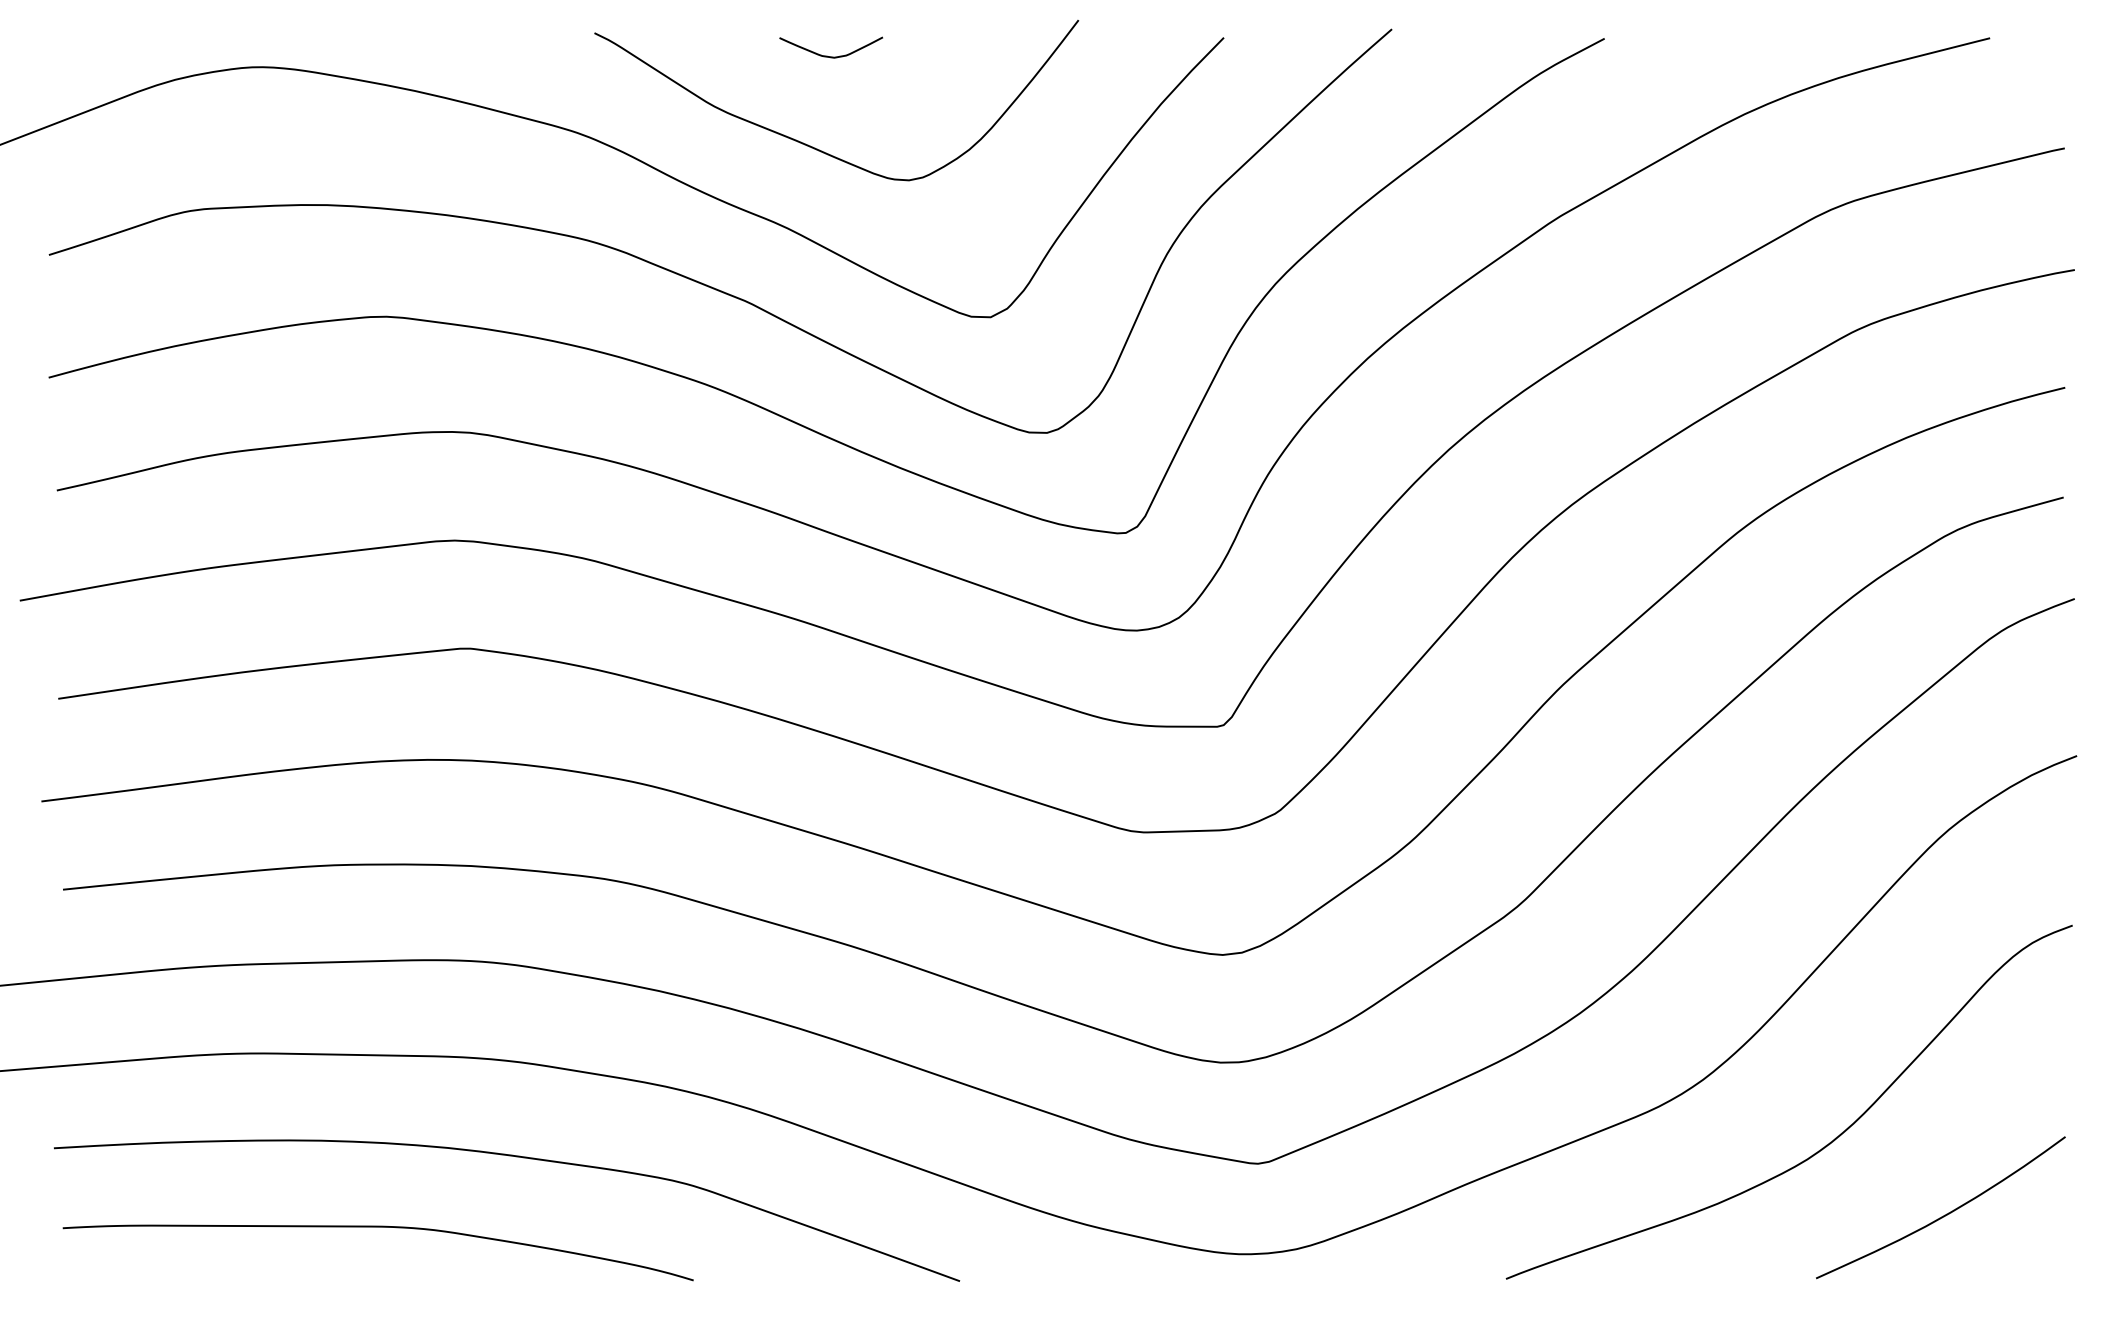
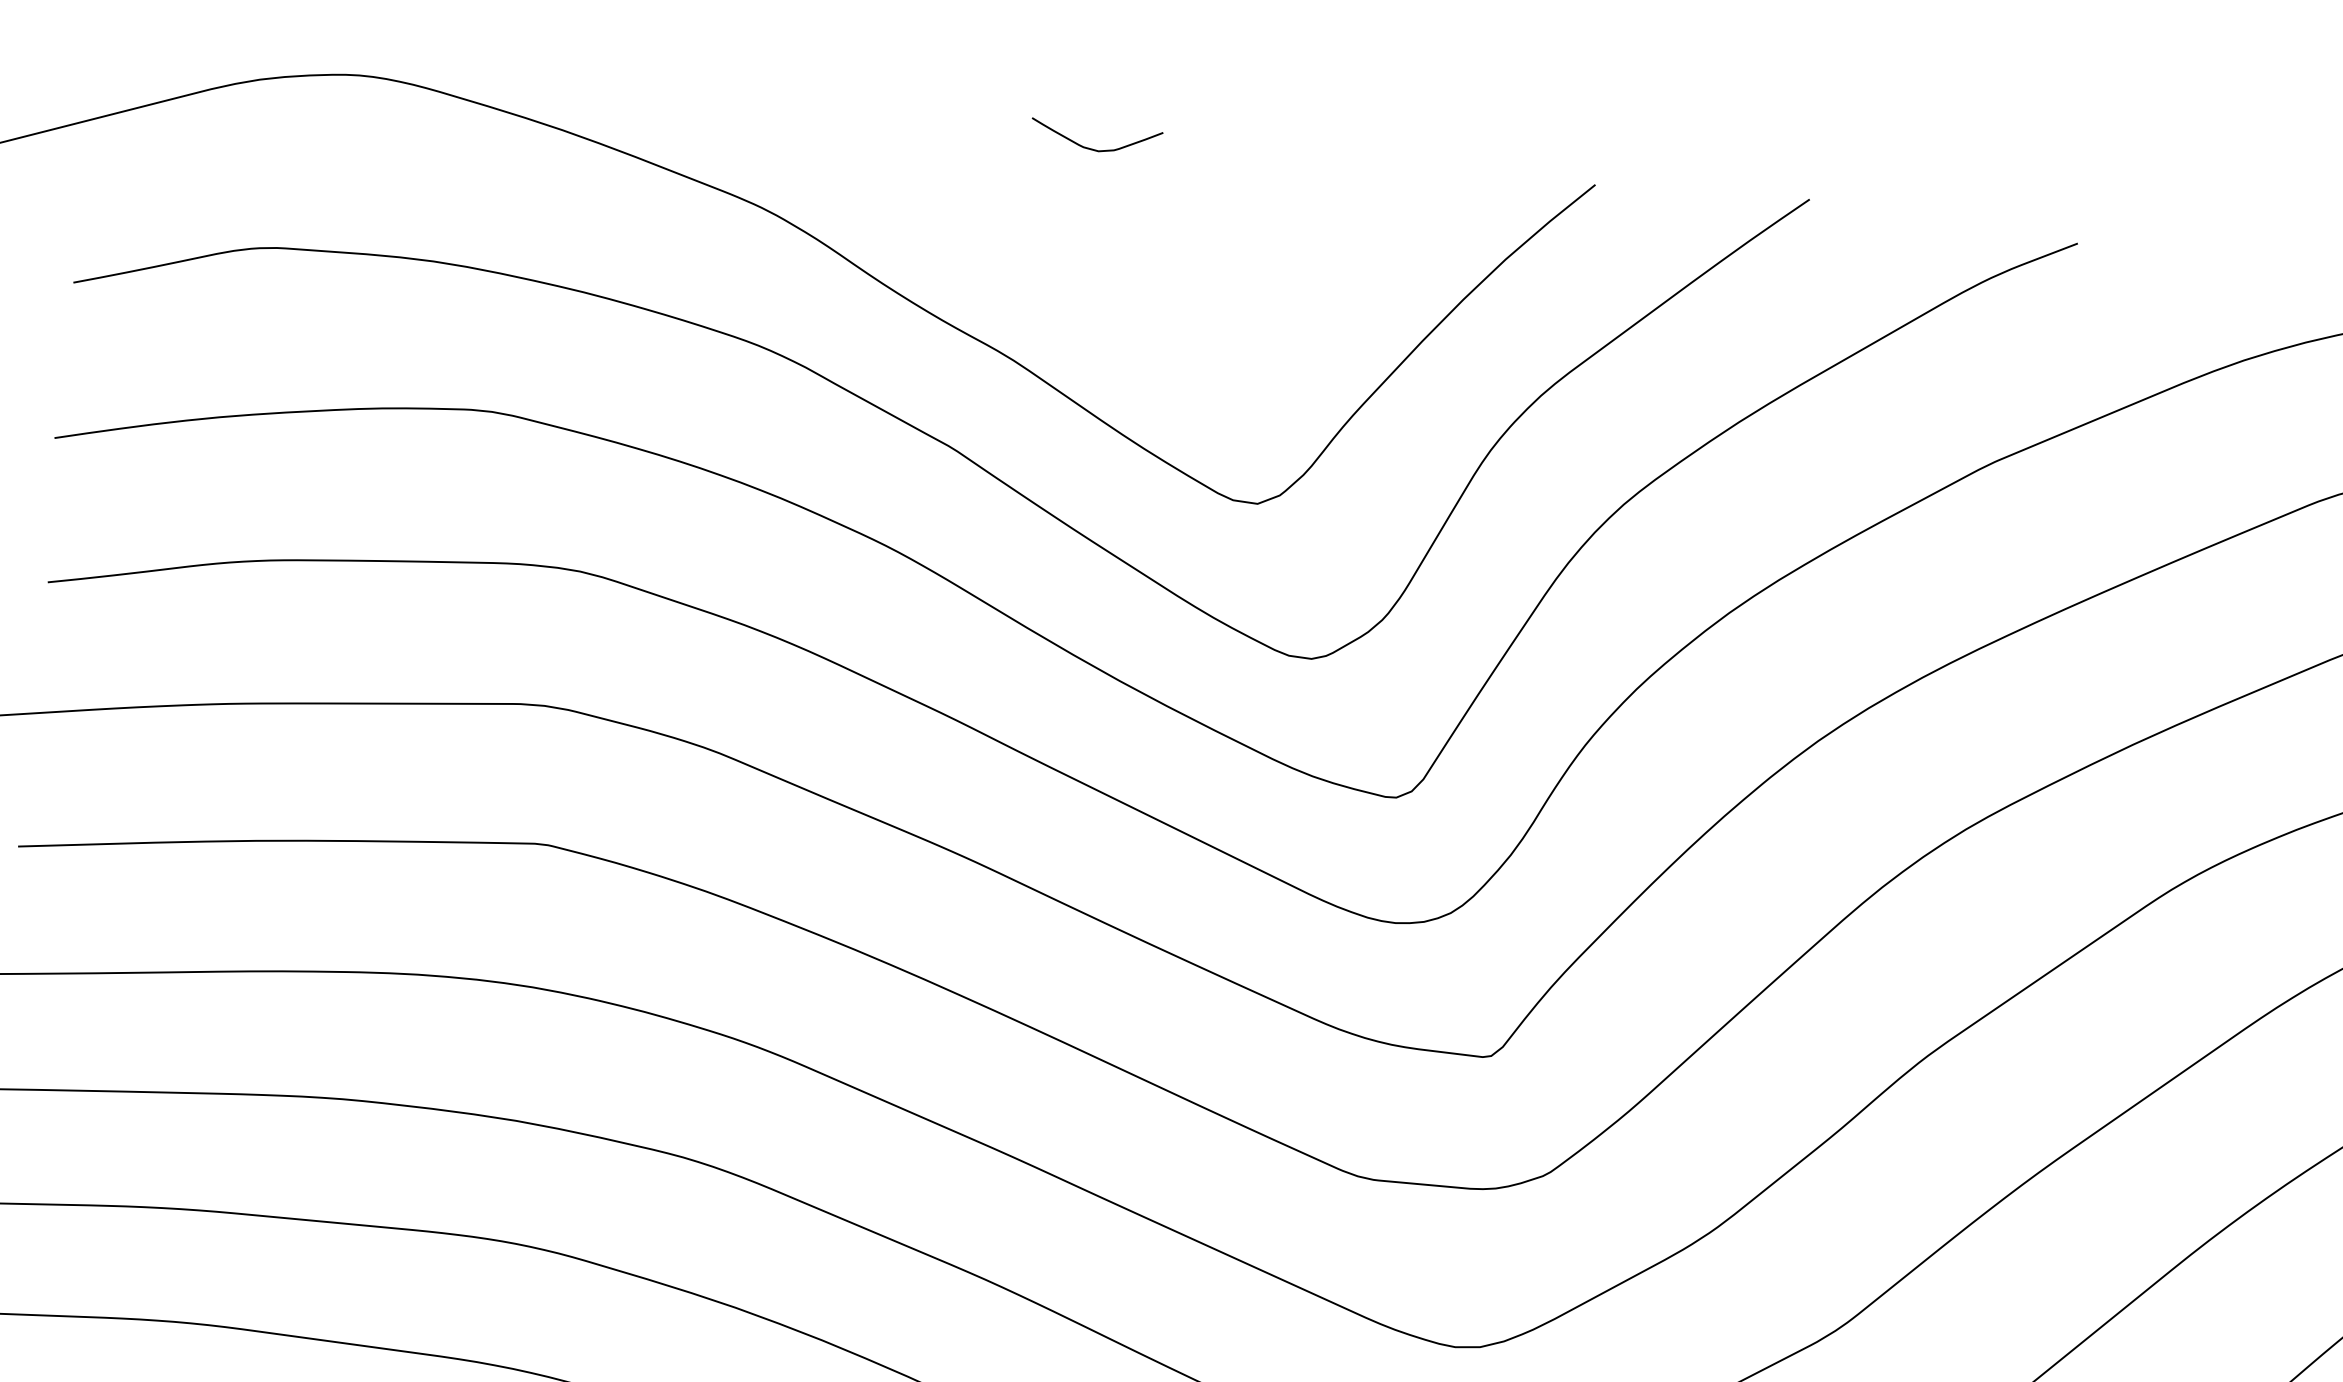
curve: (815, 147) -> (1061, 262), removed

